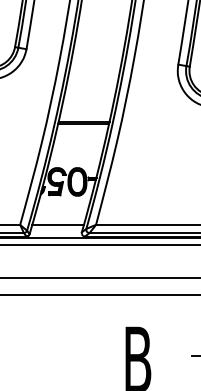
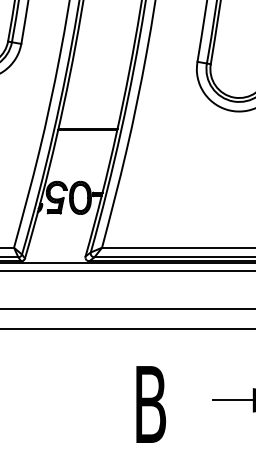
line: (58, 224) -> (58, 247), removed

